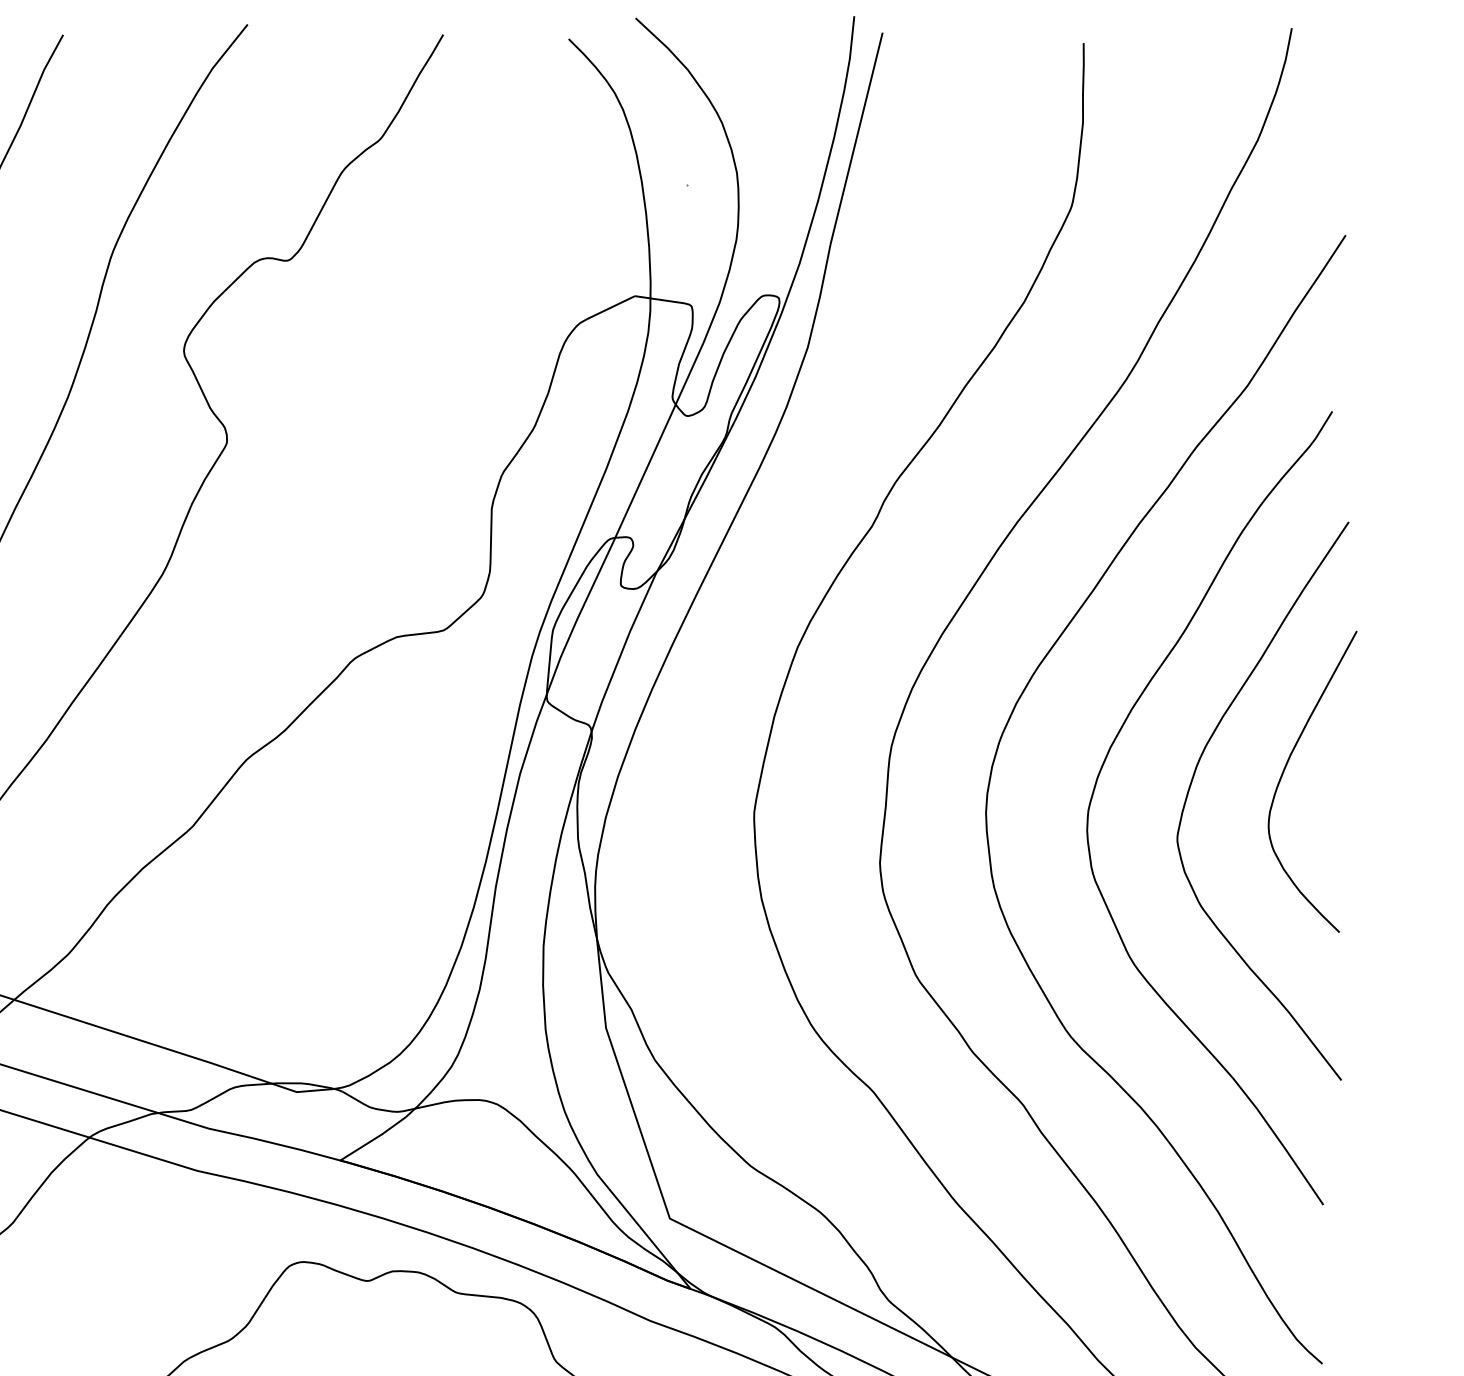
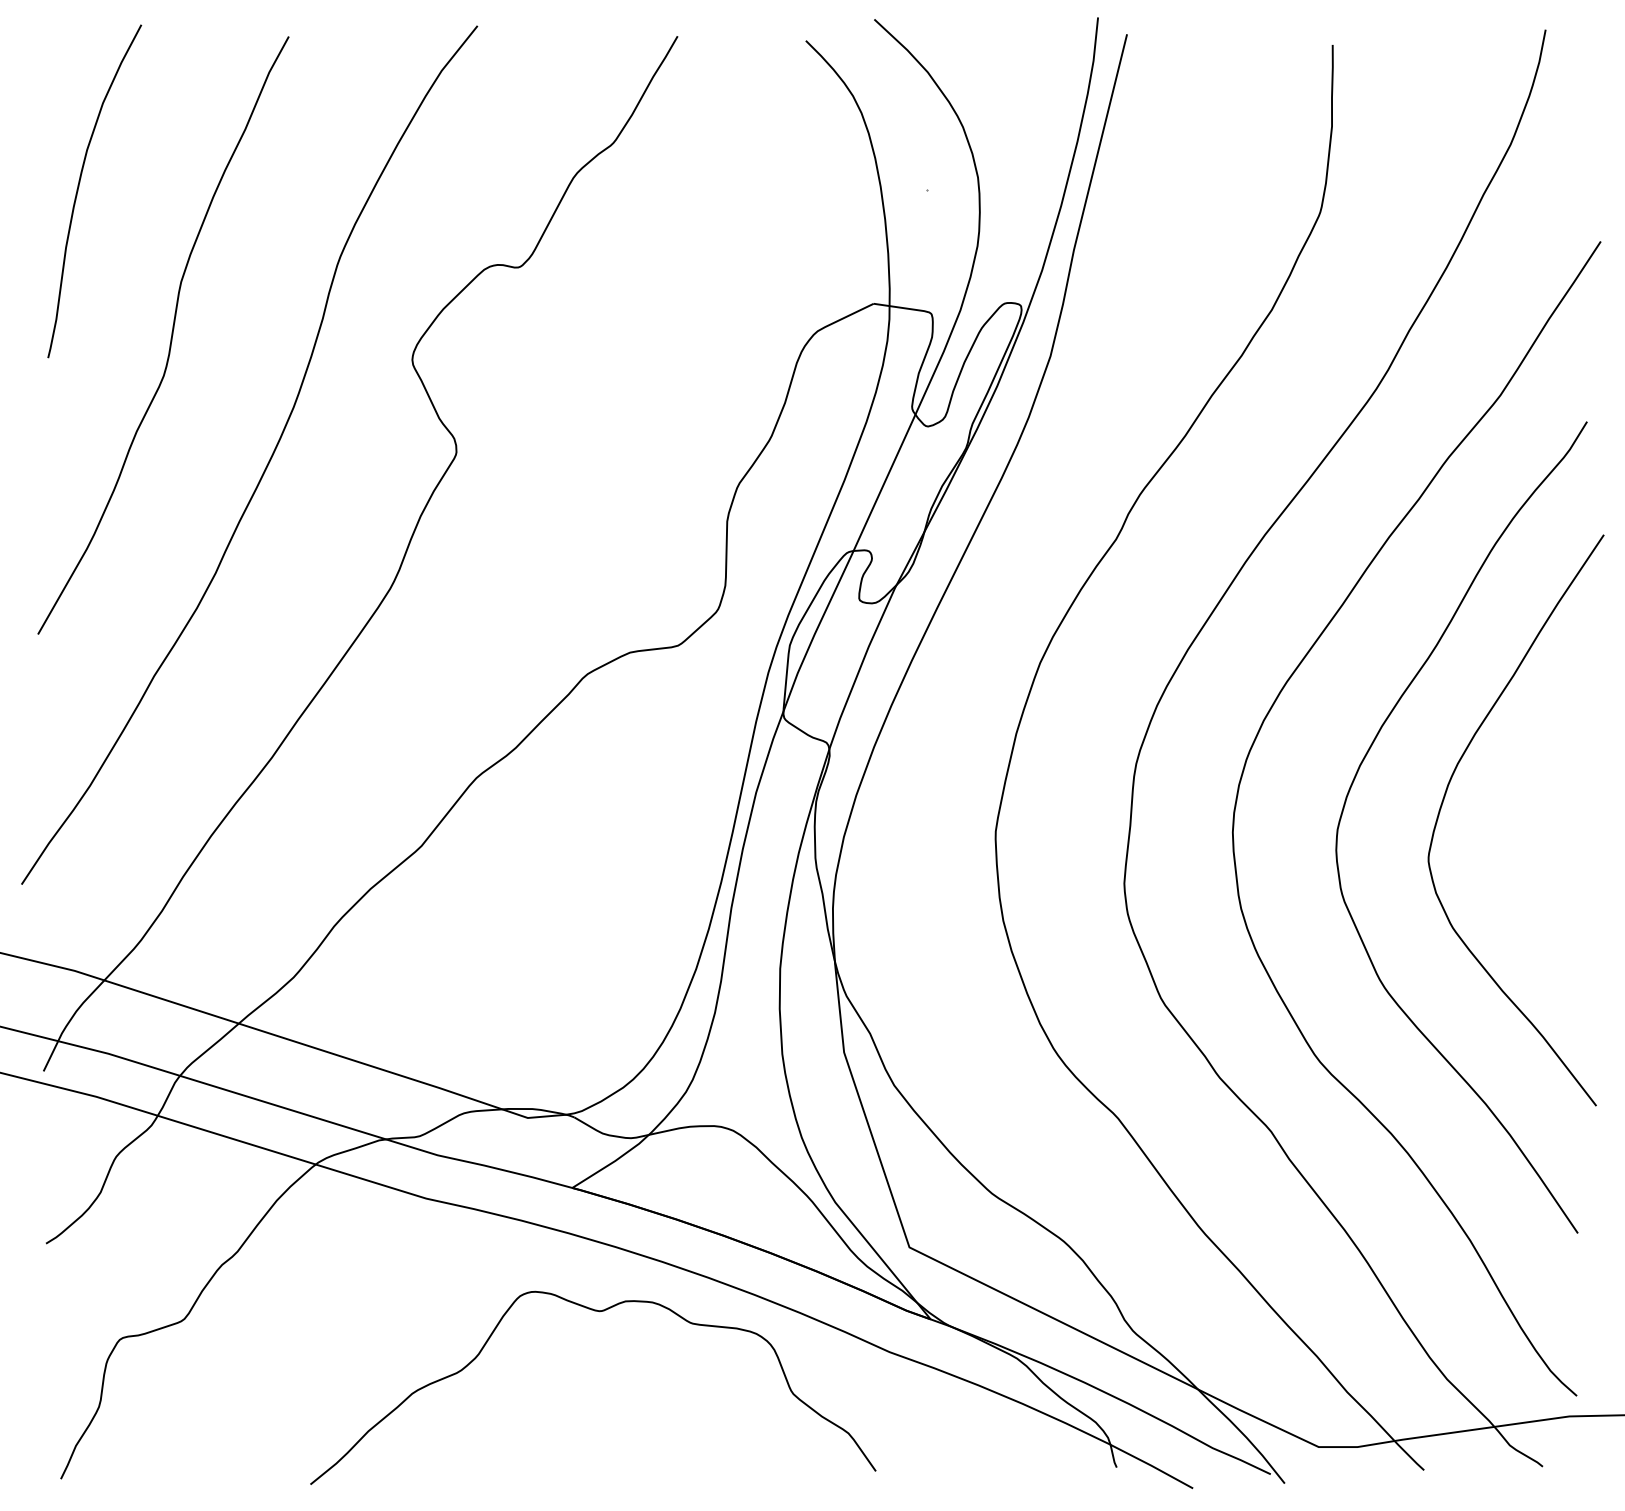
curve: (1285, 769) -> (1539, 787), removed

